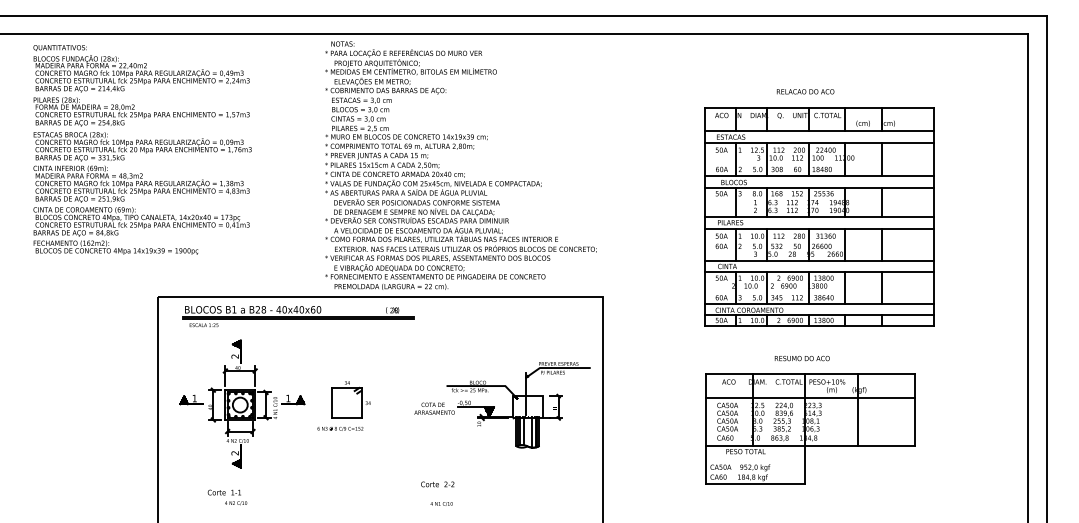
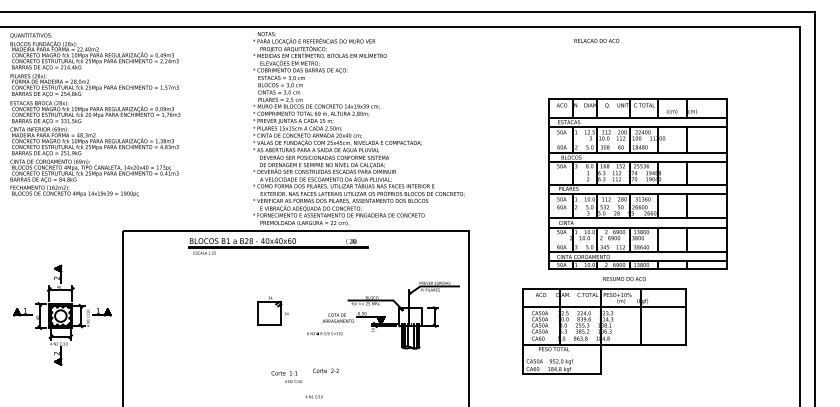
text: (805, 91) -> (596, 40), moved
text: (142, 149) -> (95, 114), moved
part: (819, 216) -> (638, 184), moved
part: (298, 316) -> (278, 246), moved
part: (242, 403) -> (62, 314), moved
text: (340, 428) -> (324, 333), moved
part: (810, 428) -> (604, 331), moved
text: (437, 484) -> (325, 370), moved
text: (227, 497) -> (286, 377), moved
text: (441, 503) -> (314, 396), moved

